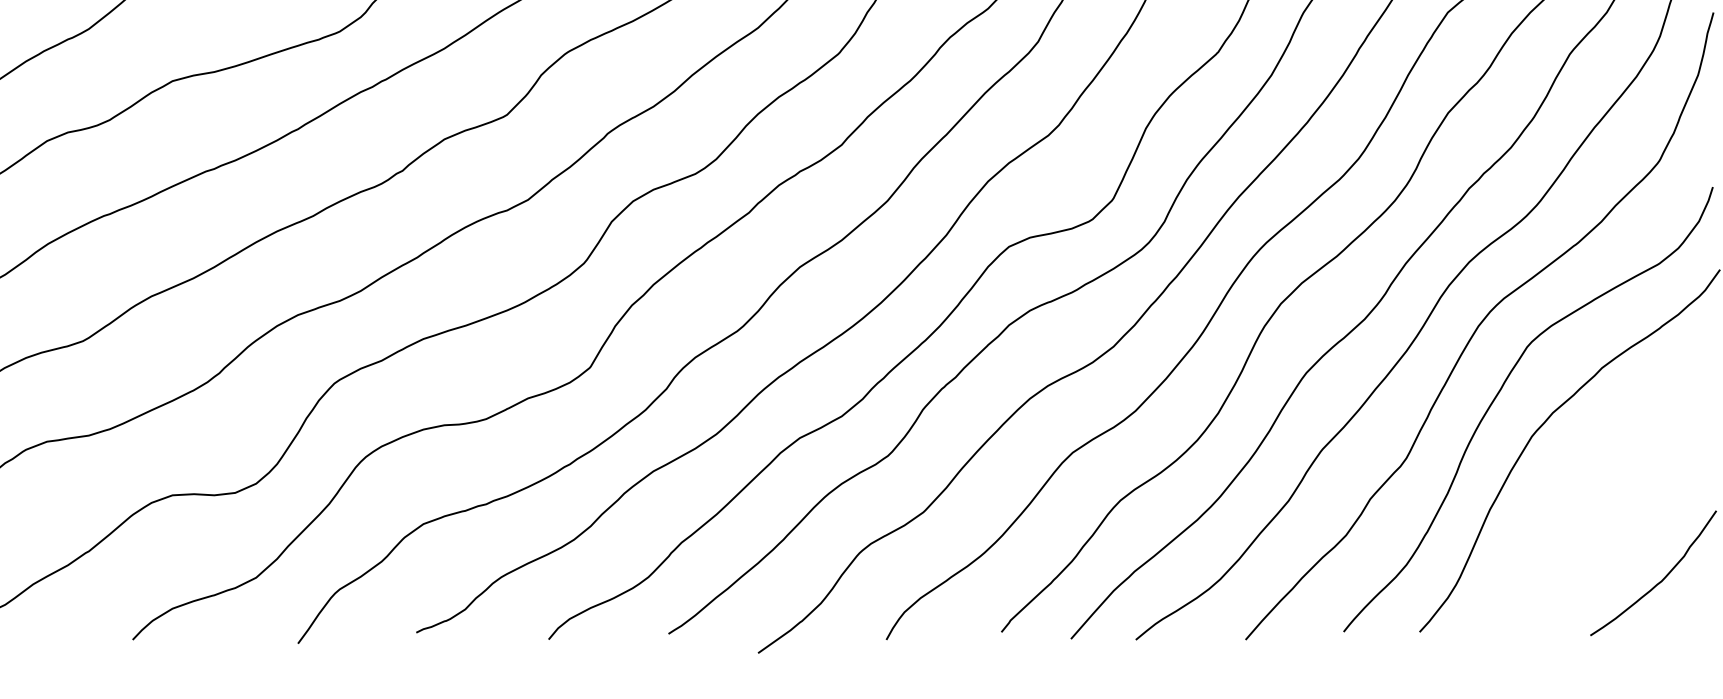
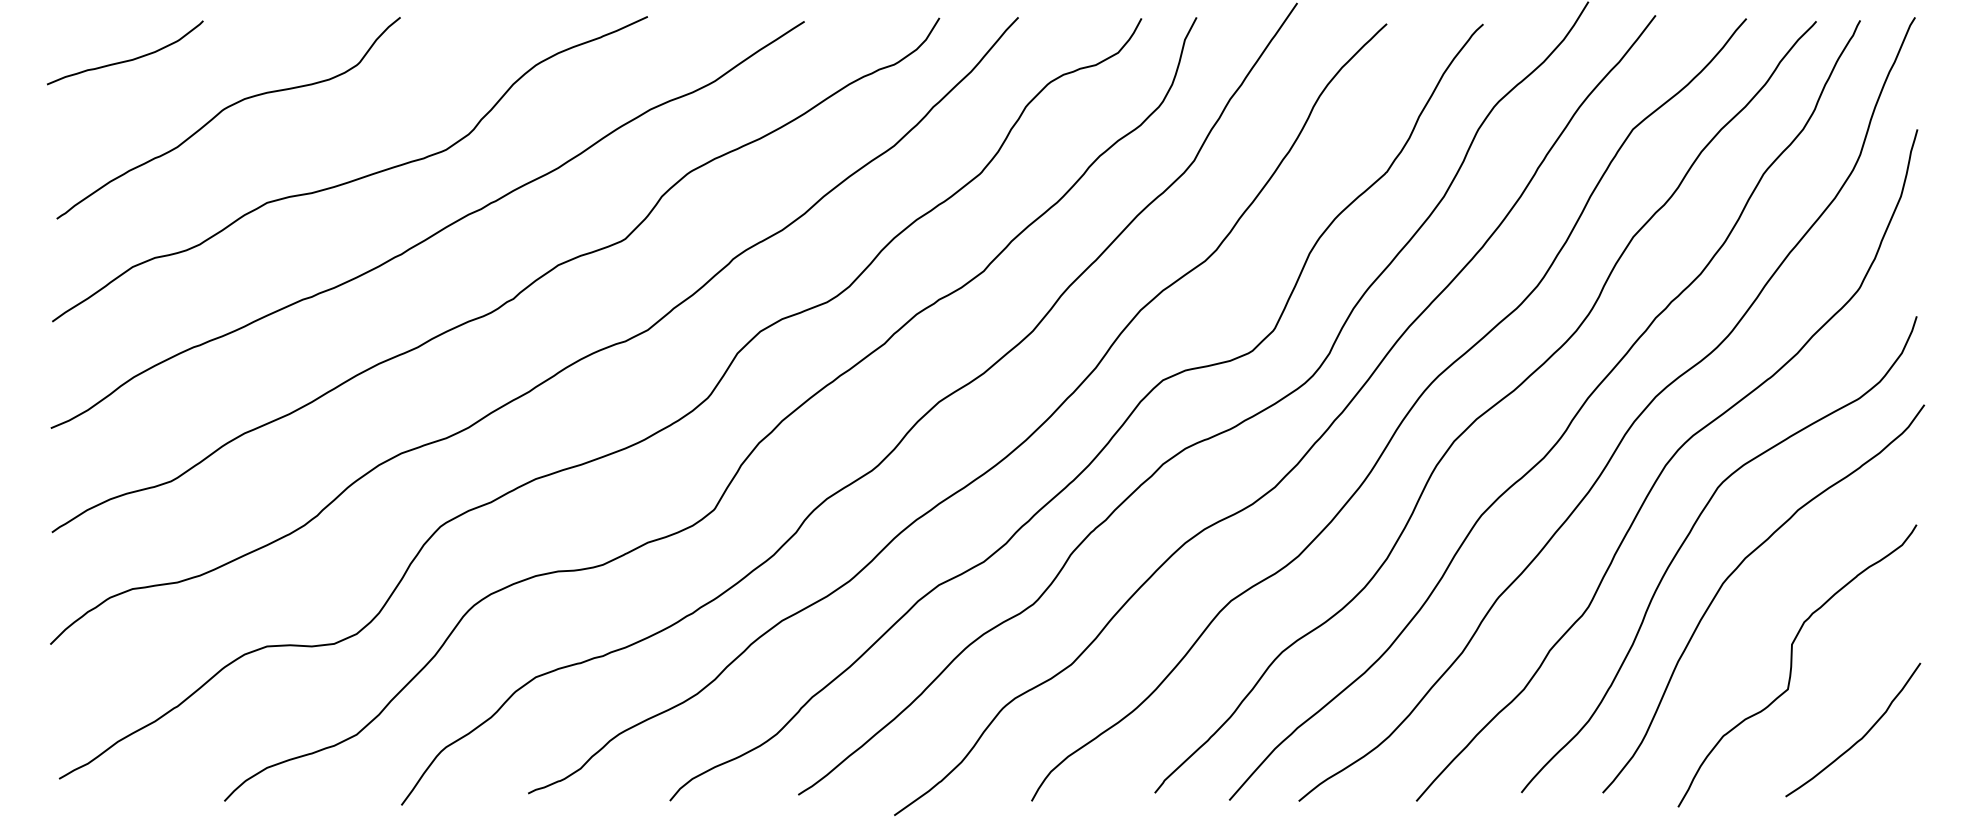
curve: (1596, 513) -> (1792, 665), added

